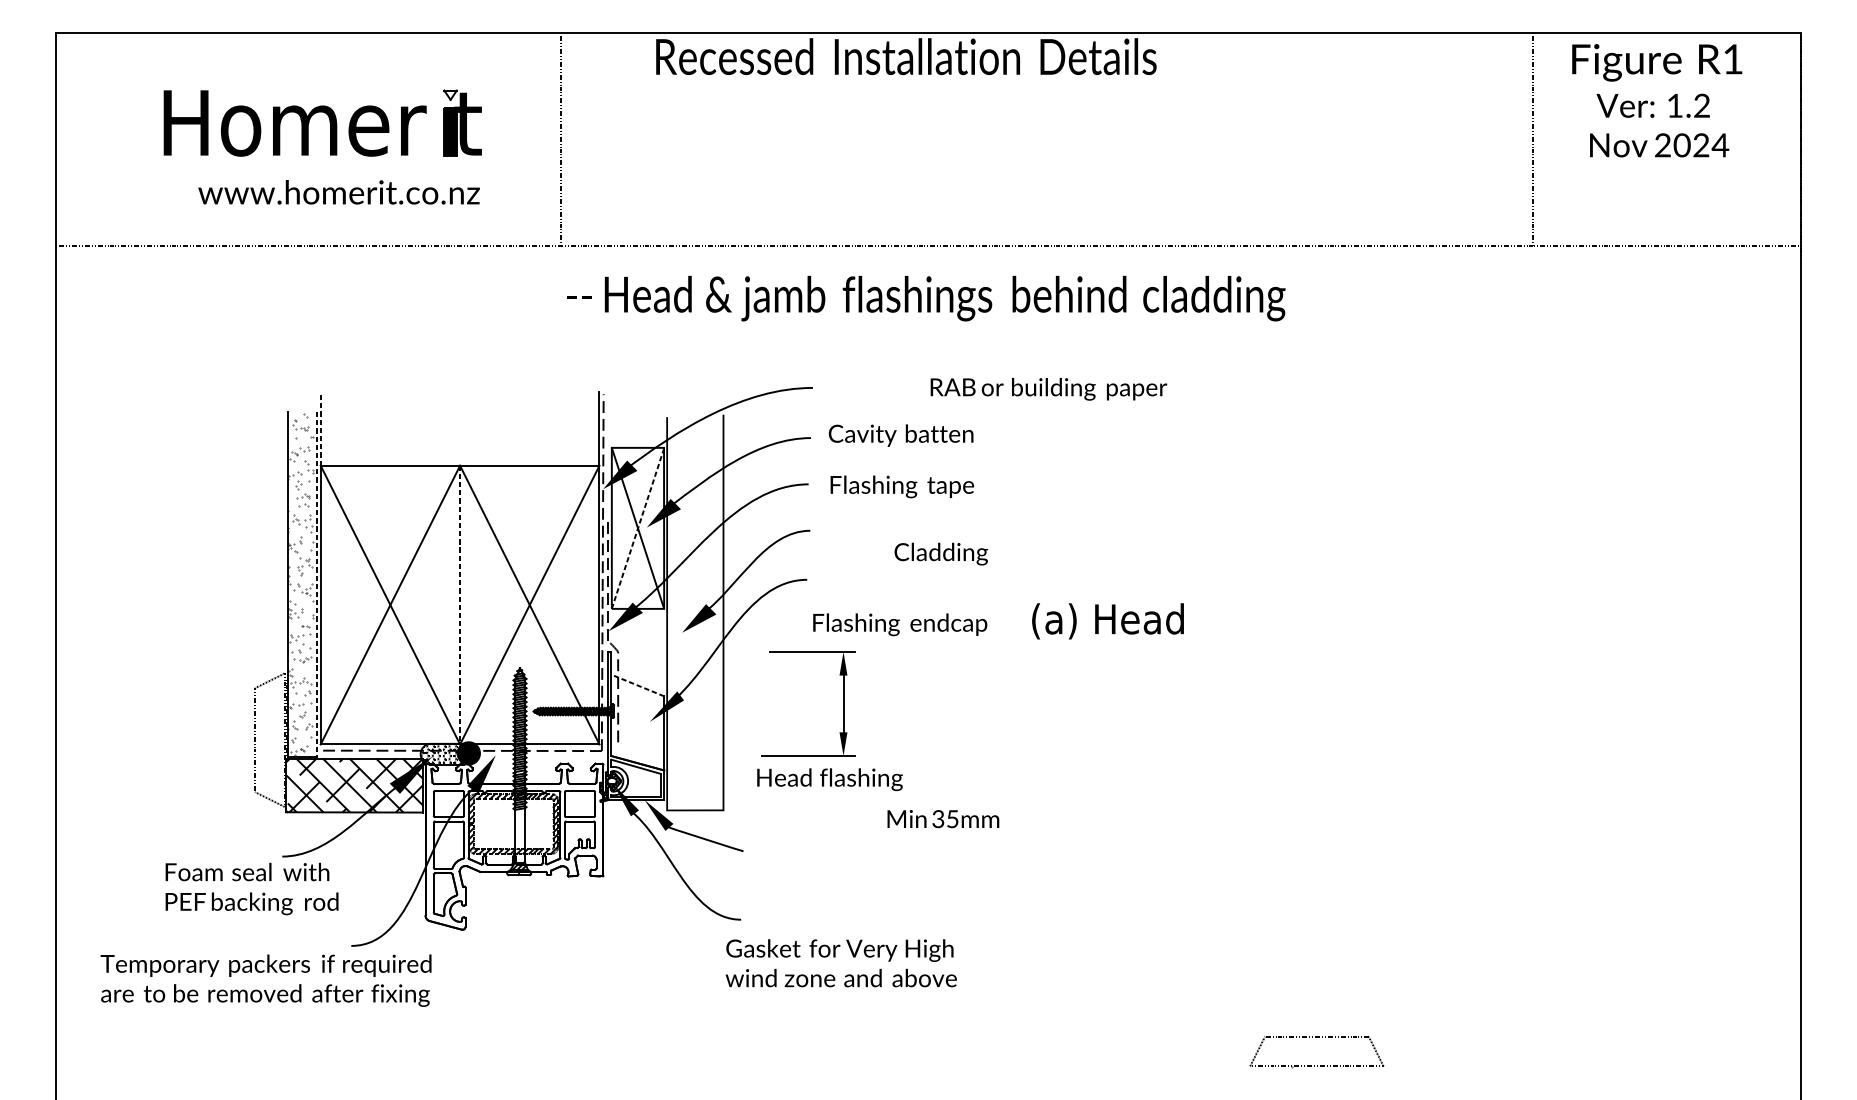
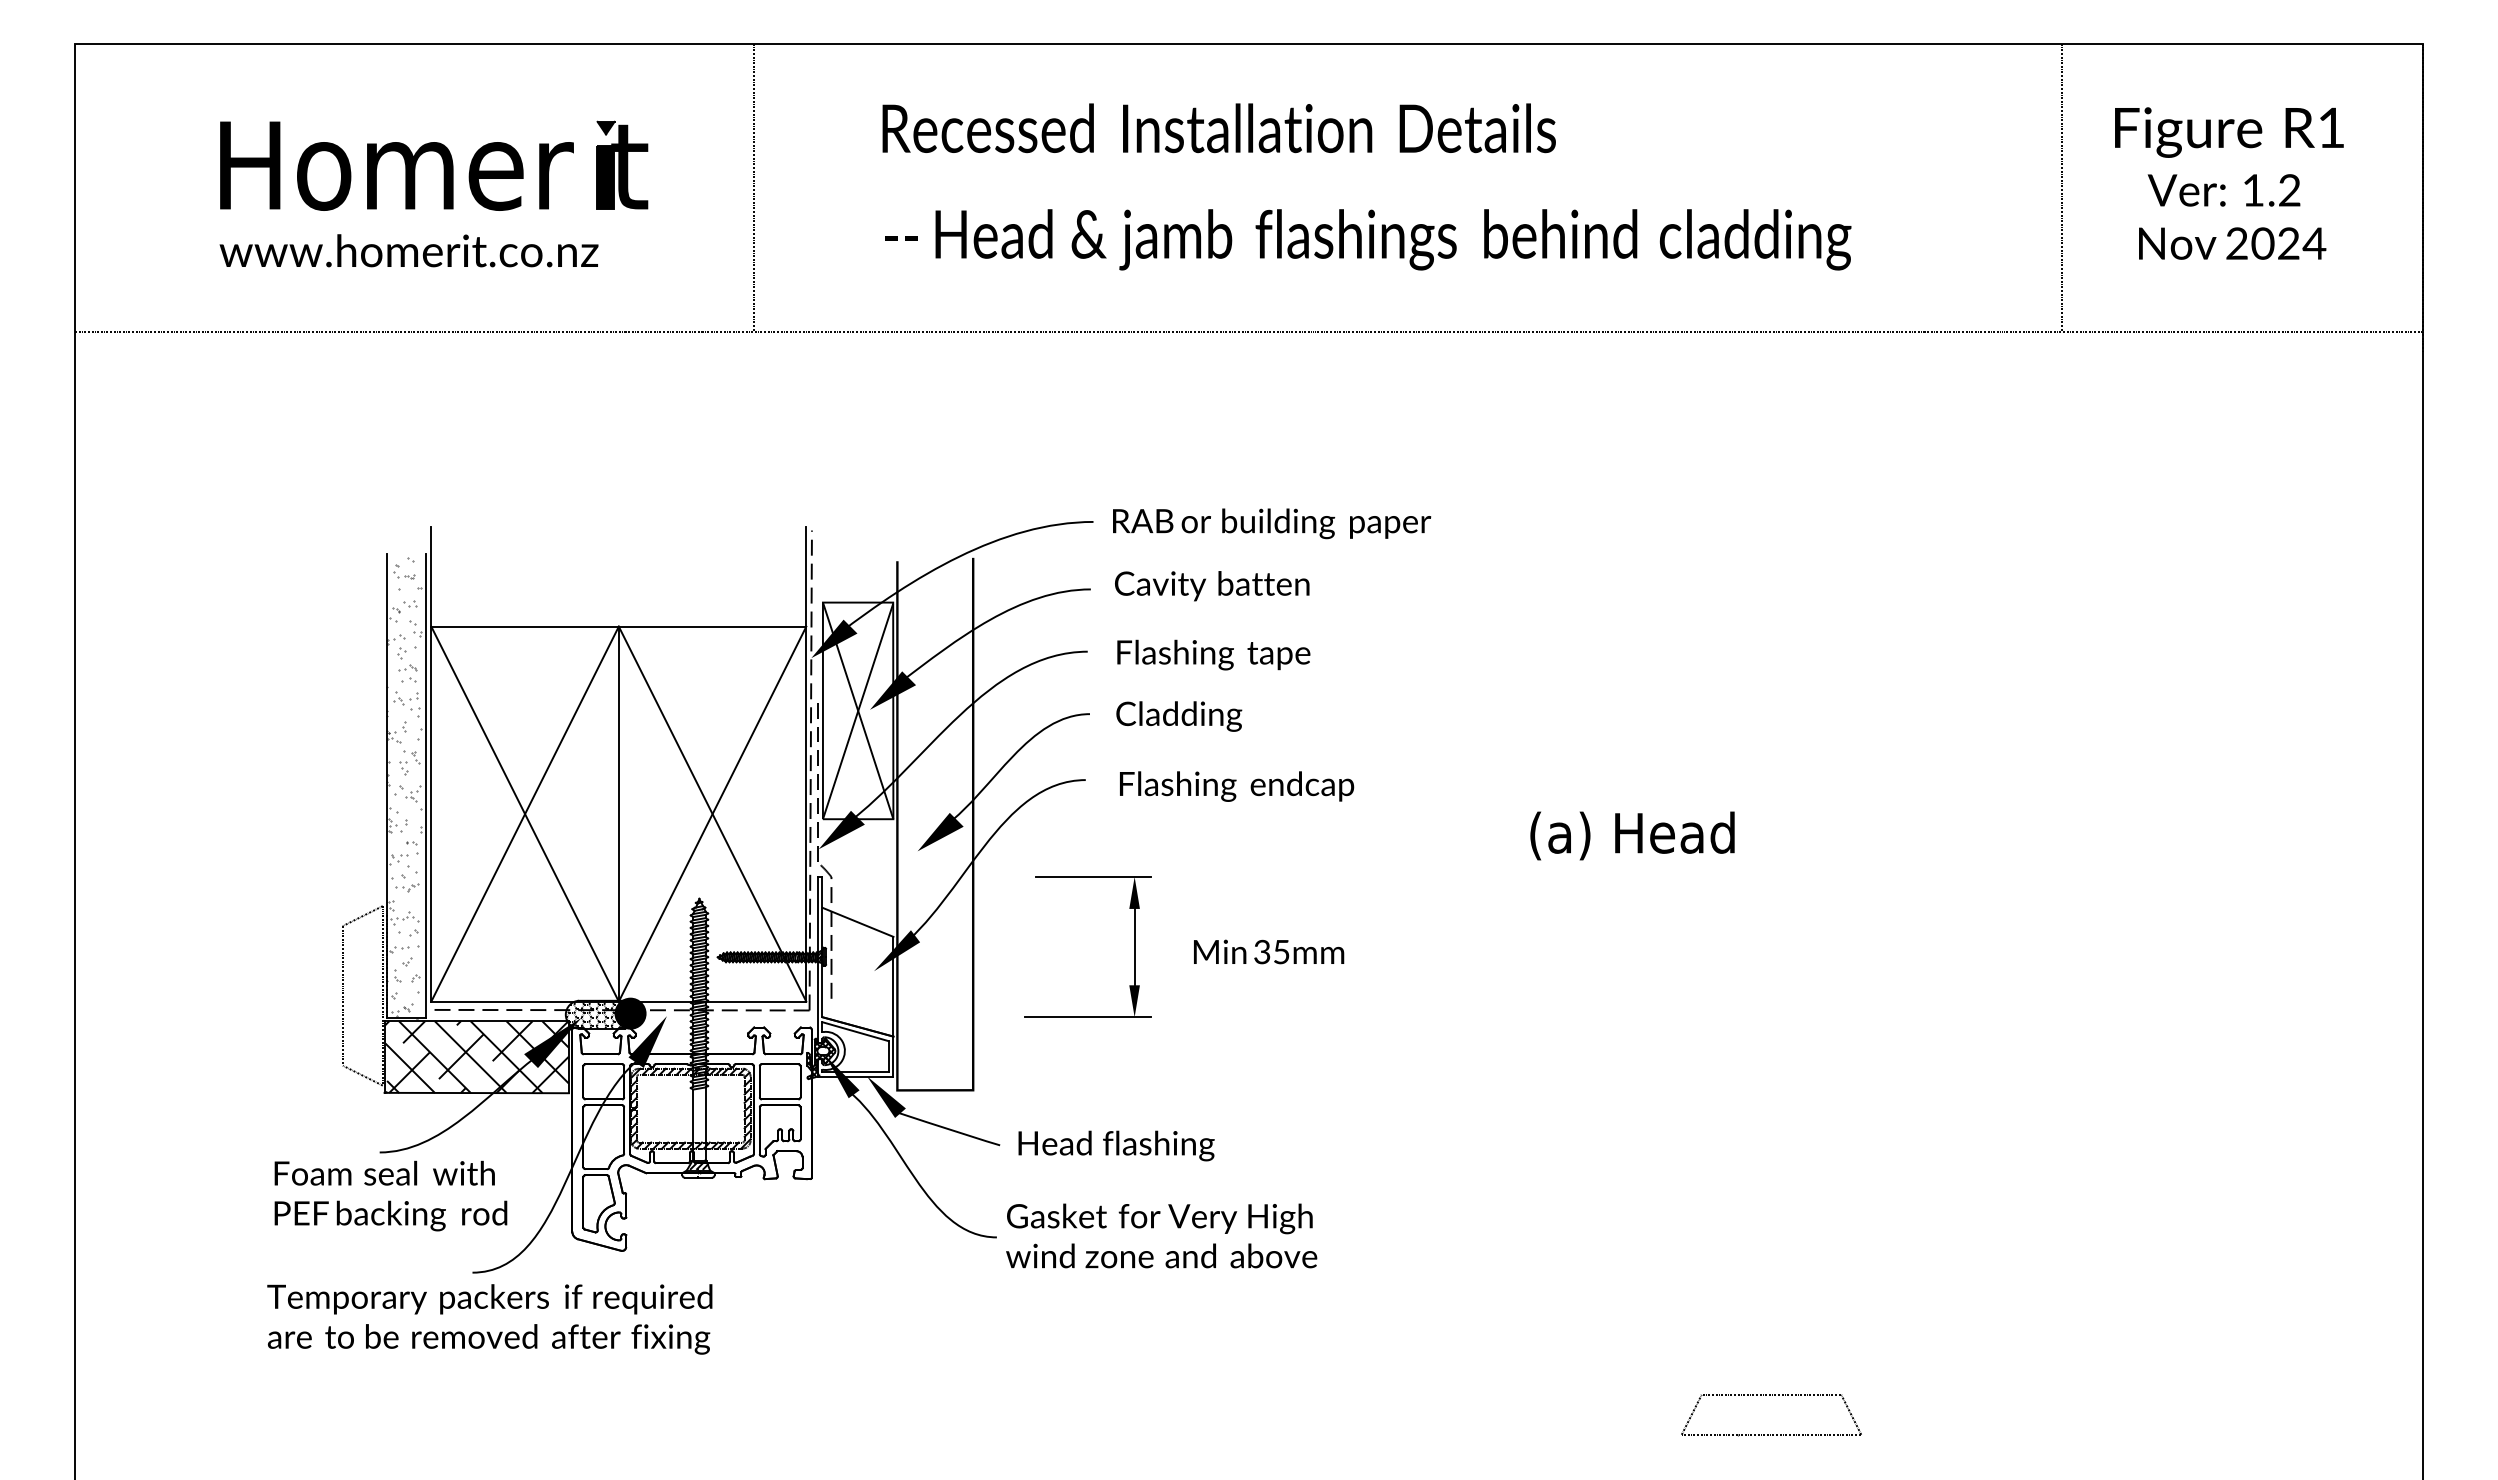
text: (905, 56) -> (1218, 128), moved
fill: (450, 94) -> (605, 127), added
text: (1657, 100) -> (2229, 183), moved
text: (338, 192) -> (408, 250), moved
text: (926, 298) -> (1368, 239), moved
text: (1049, 389) -> (1272, 523), moved
line: (320, 428) -> (431, 576), dashed -> solid
line: (638, 528) -> (858, 711), dashed -> solid
text: (941, 554) -> (1179, 716), moved
line: (316, 584) -> (425, 786), dashed -> solid
line: (459, 605) -> (618, 814), dashed -> solid
text: (1108, 620) -> (1632, 835), moved
text: (900, 624) -> (1237, 786), moved
line: (637, 685) -> (857, 922), dashed -> solid
text: (830, 779) -> (1116, 1145), moved
text: (943, 818) -> (1269, 951), moved
text: (251, 888) -> (390, 1195), moved
text: (841, 962) -> (1161, 1235), moved
text: (265, 980) -> (489, 1319), moved

